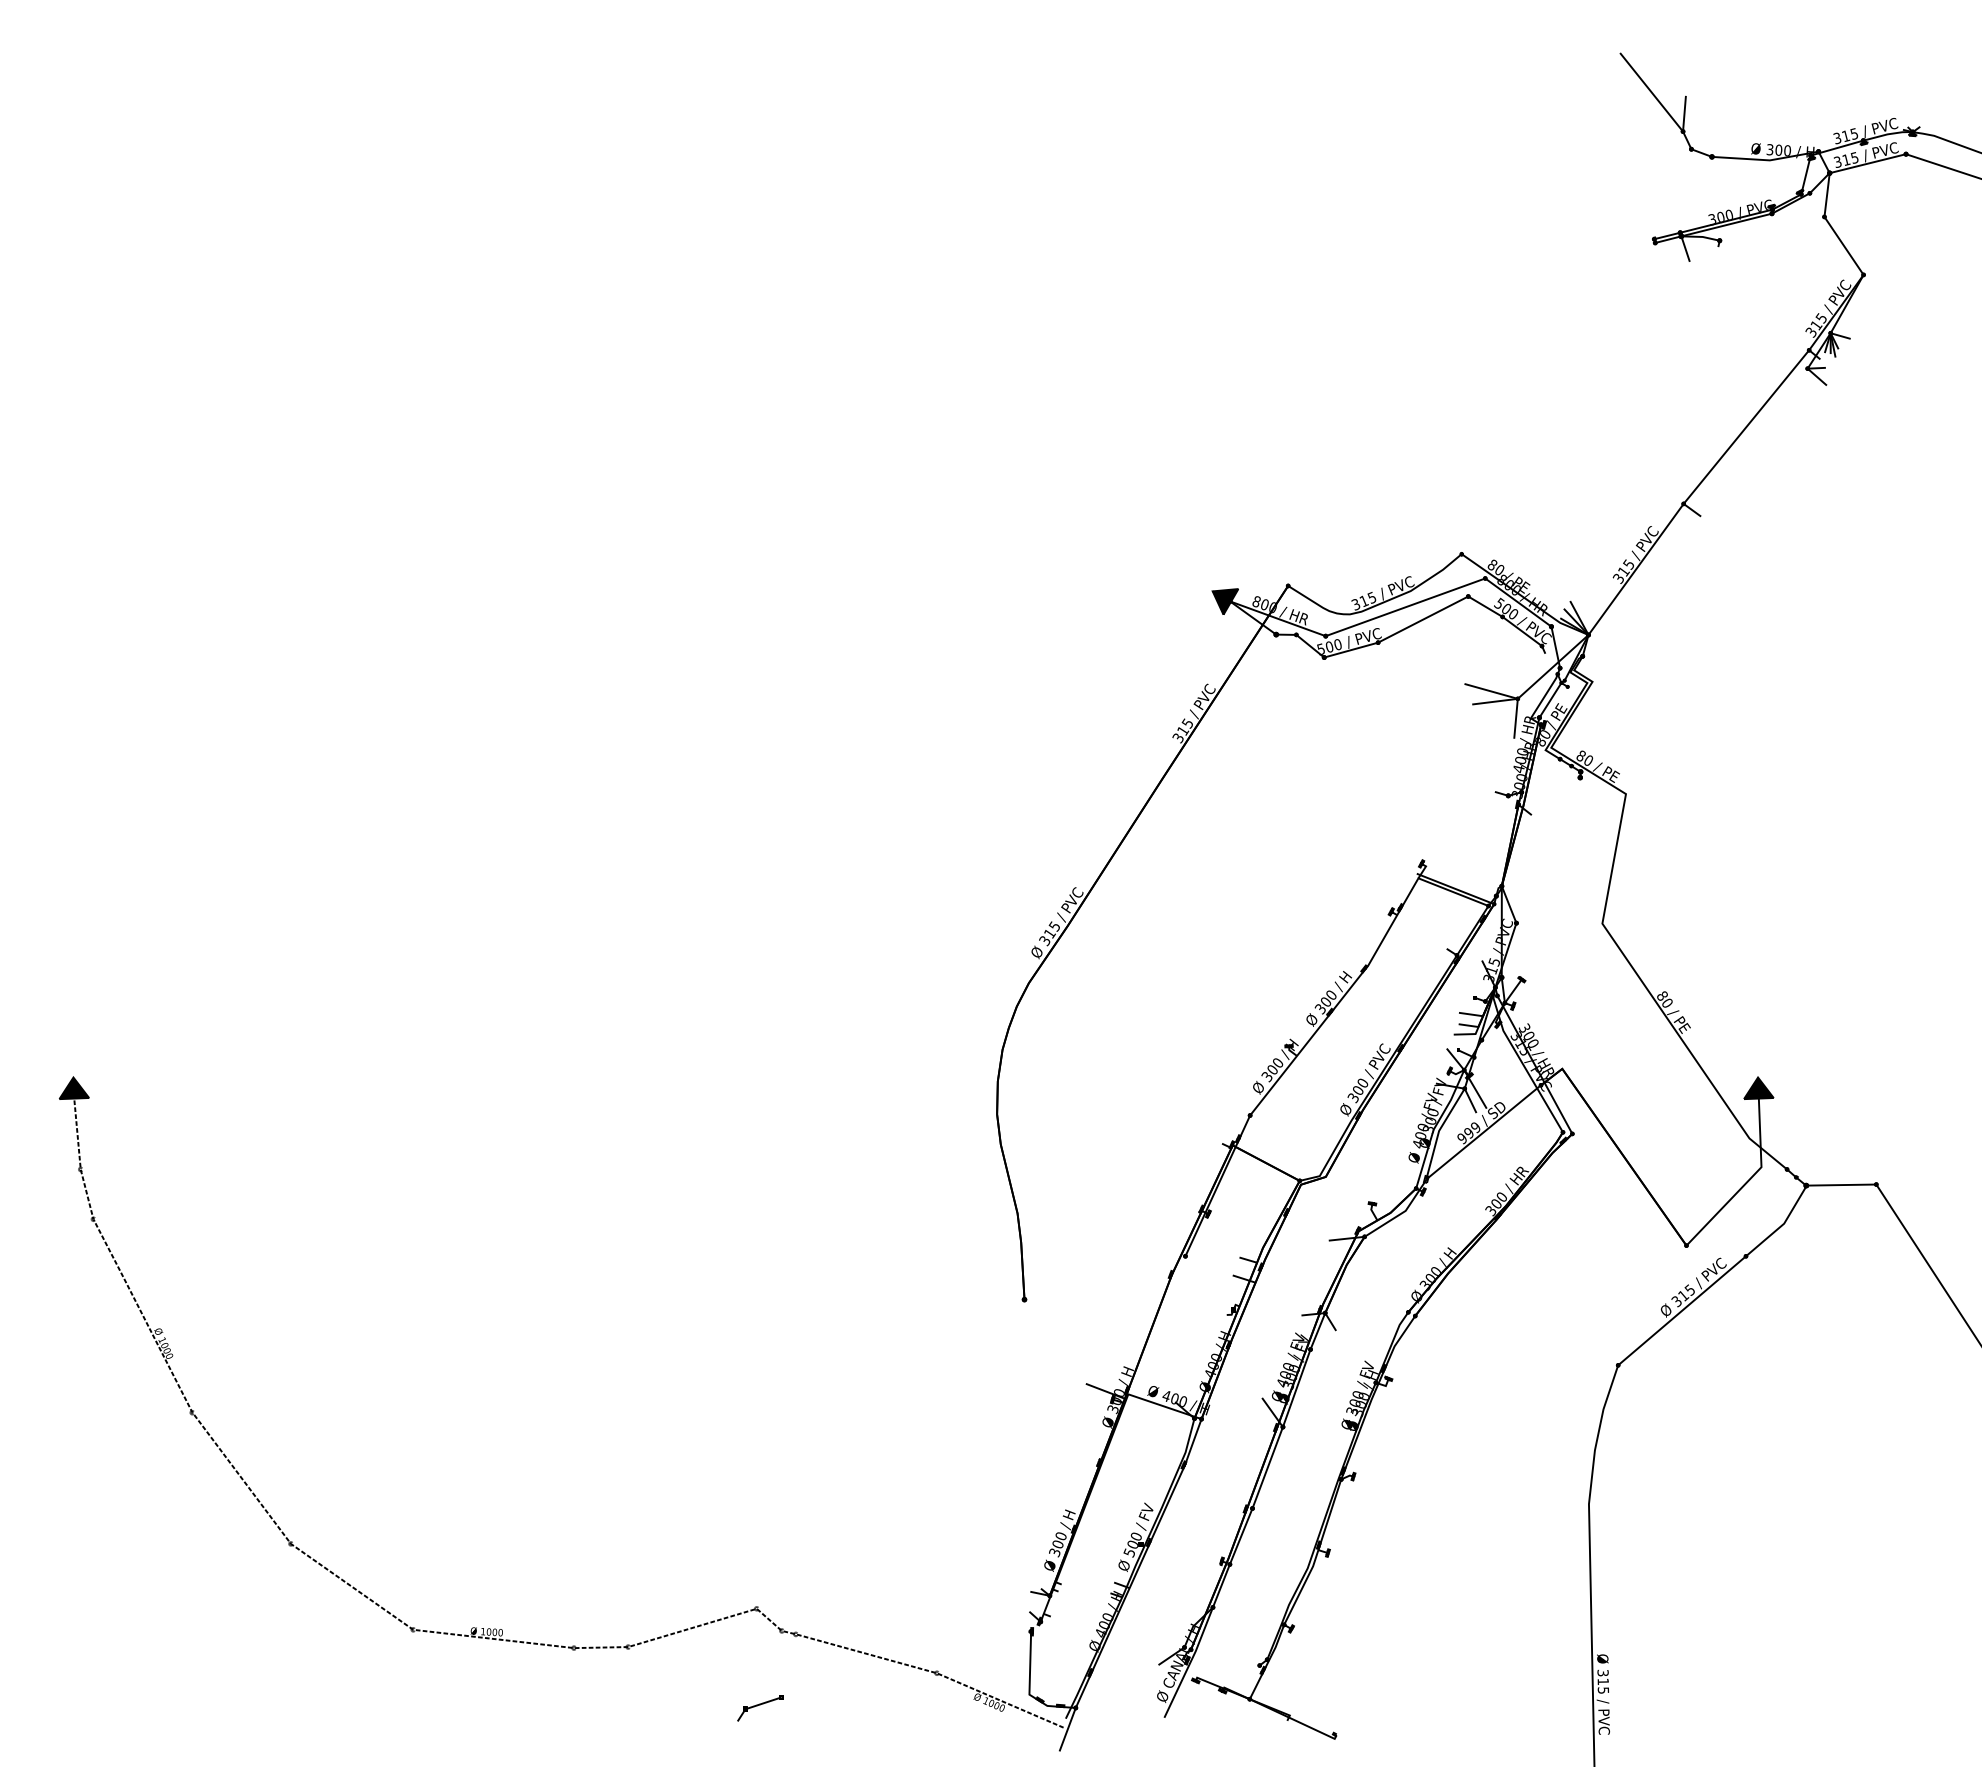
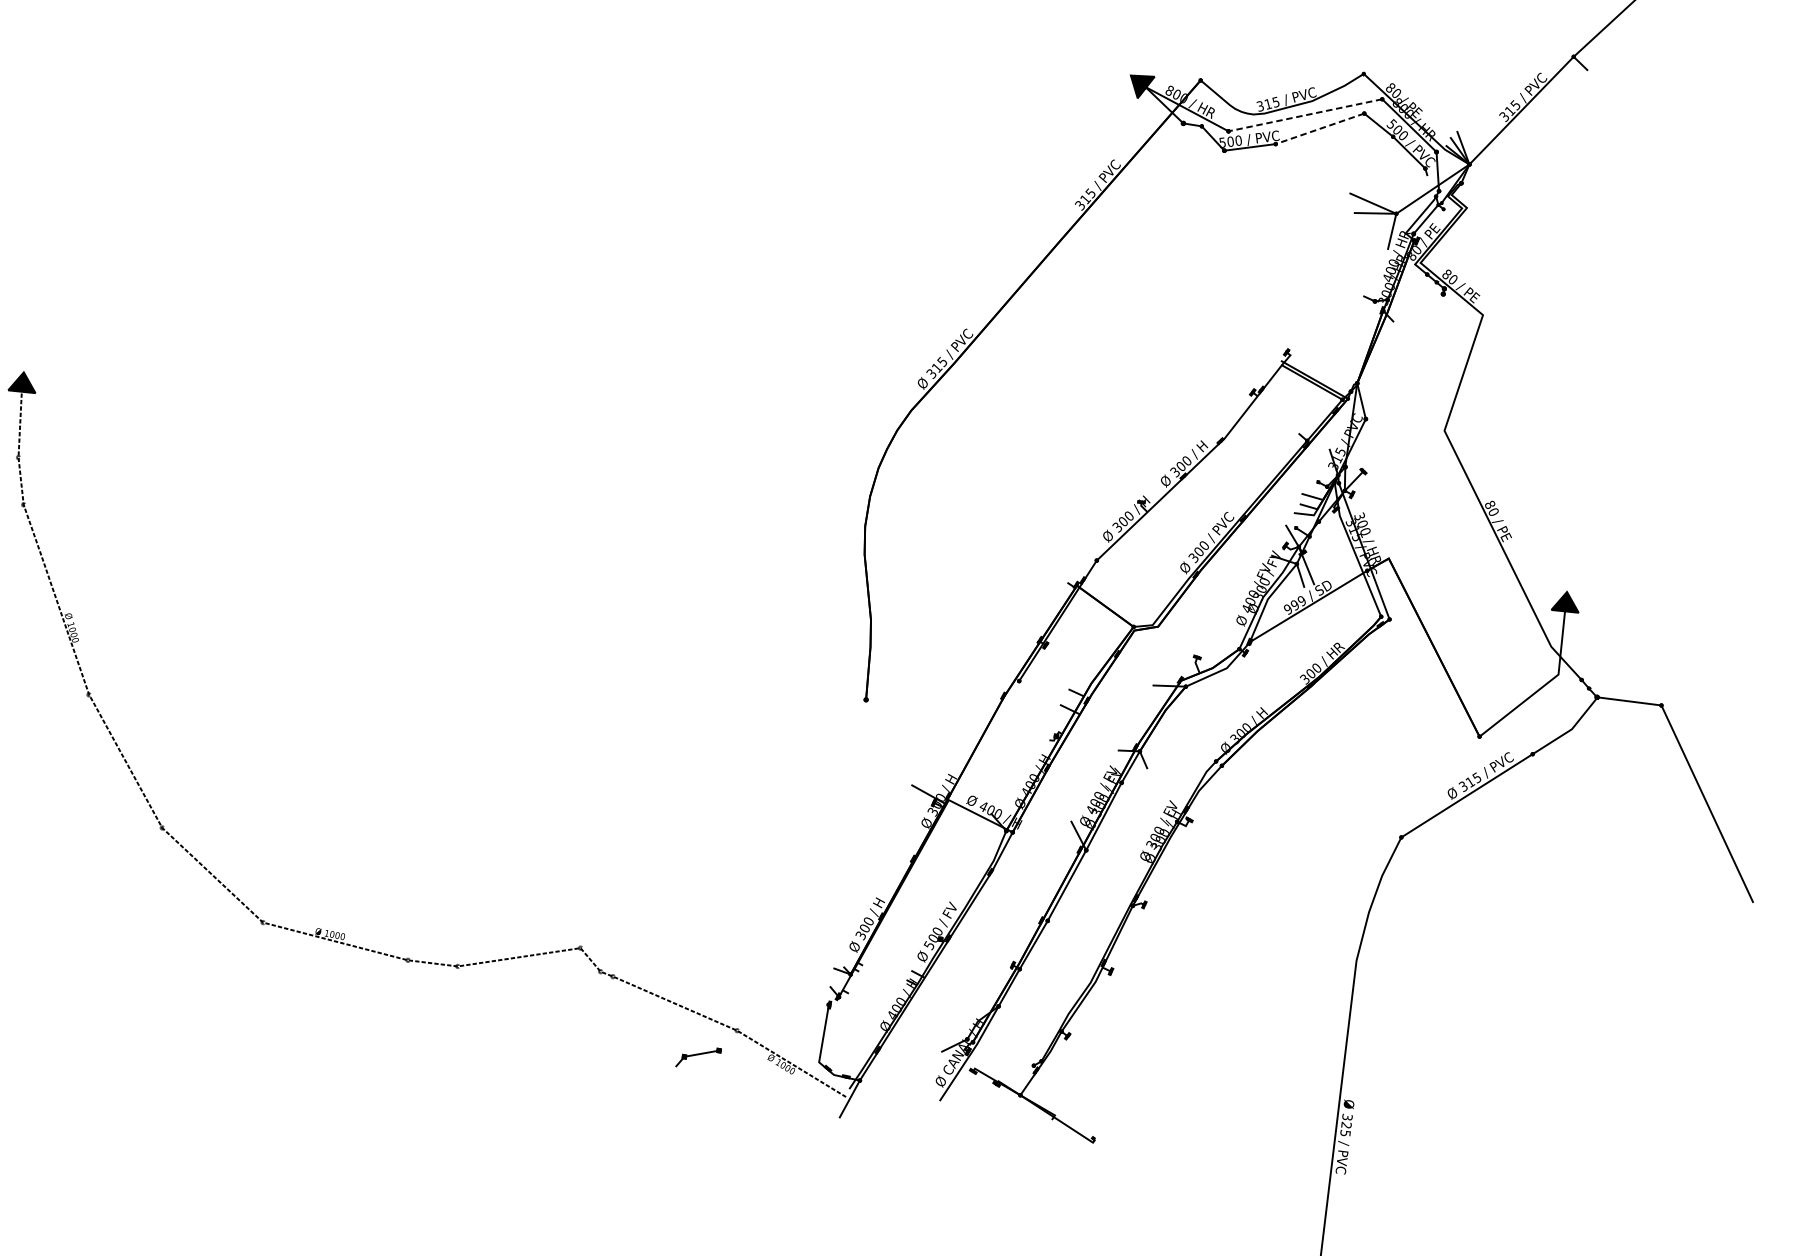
line: (1405, 607) -> (1305, 115), solid -> dashed
line: (1423, 619) -> (1320, 128), solid -> dashed
text: (1602, 1681) -> (1345, 1125), 315 -> 325
part: (760, 1708) -> (698, 1058), moved

